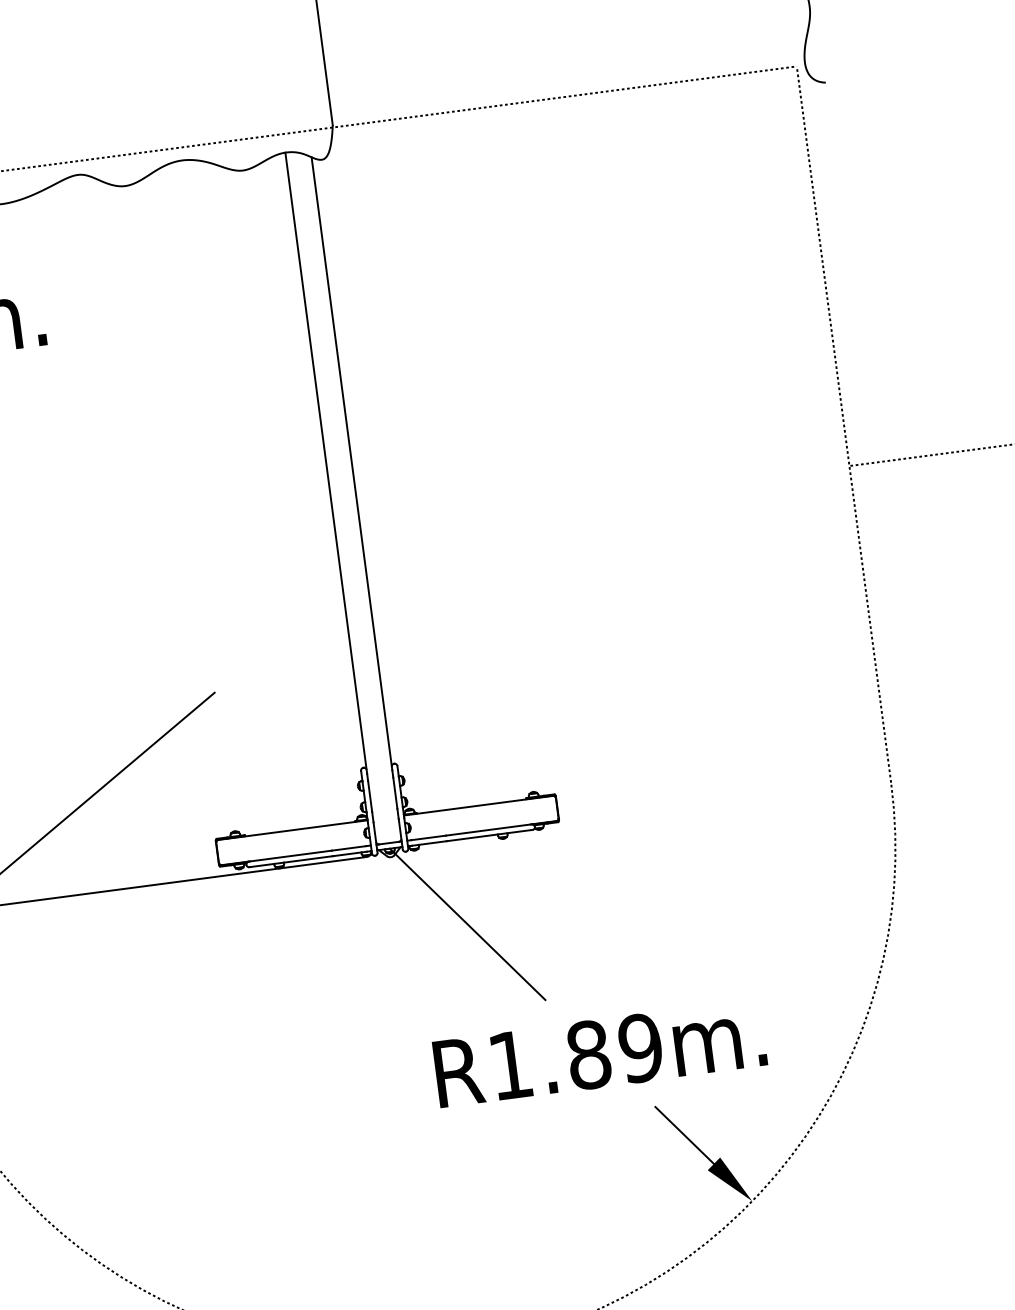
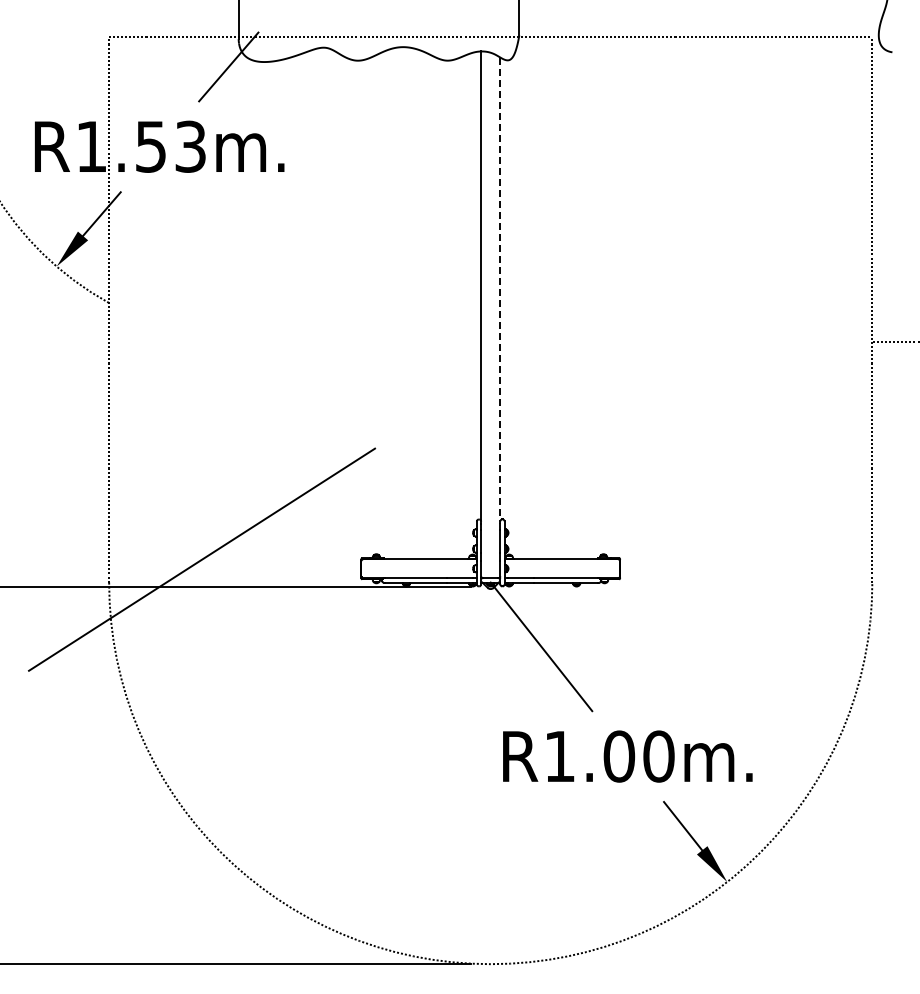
line: (352, 464) -> (500, 291), solid -> dashed
text: (614, 1051) -> (638, 756), R1.89m. -> R1.00m.

